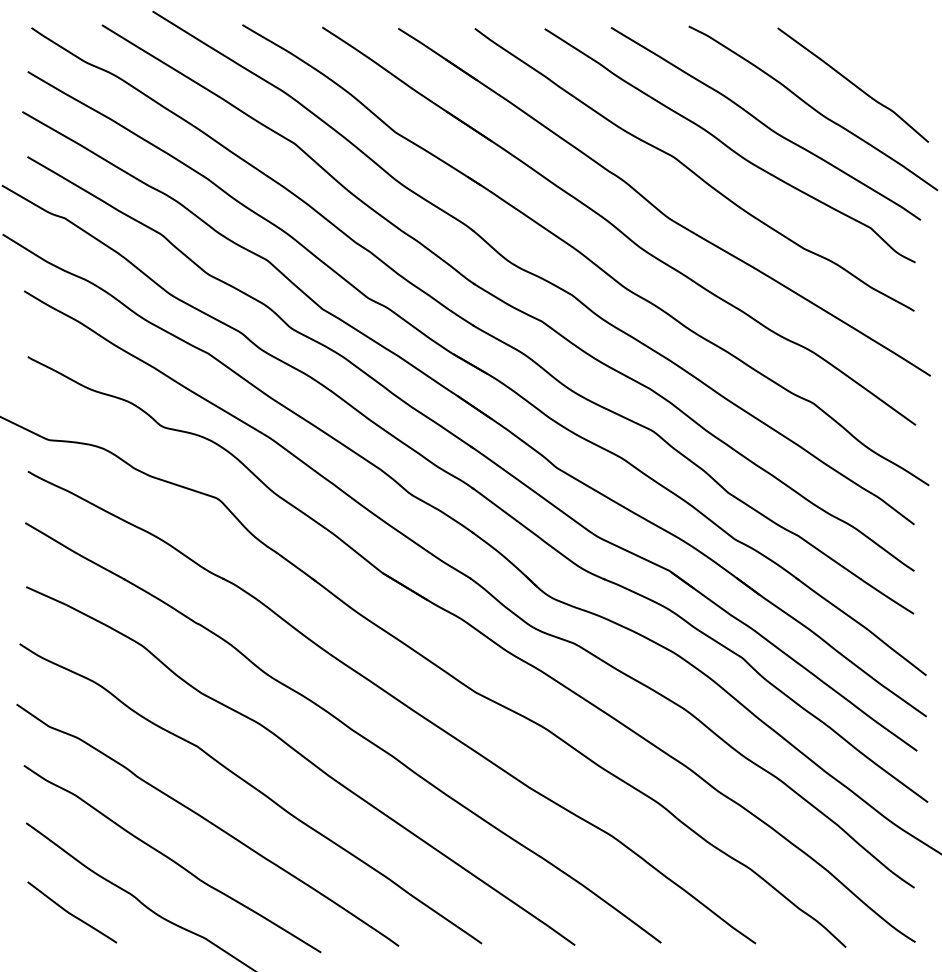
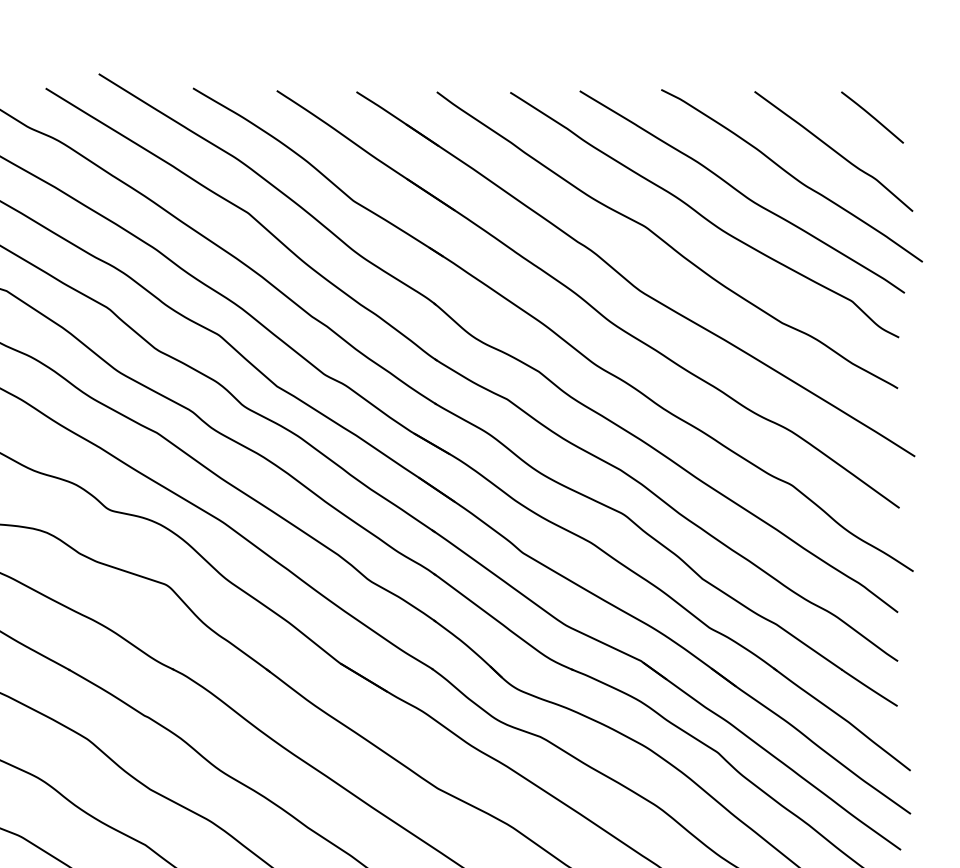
line: (890, 52) -> (872, 117), added

